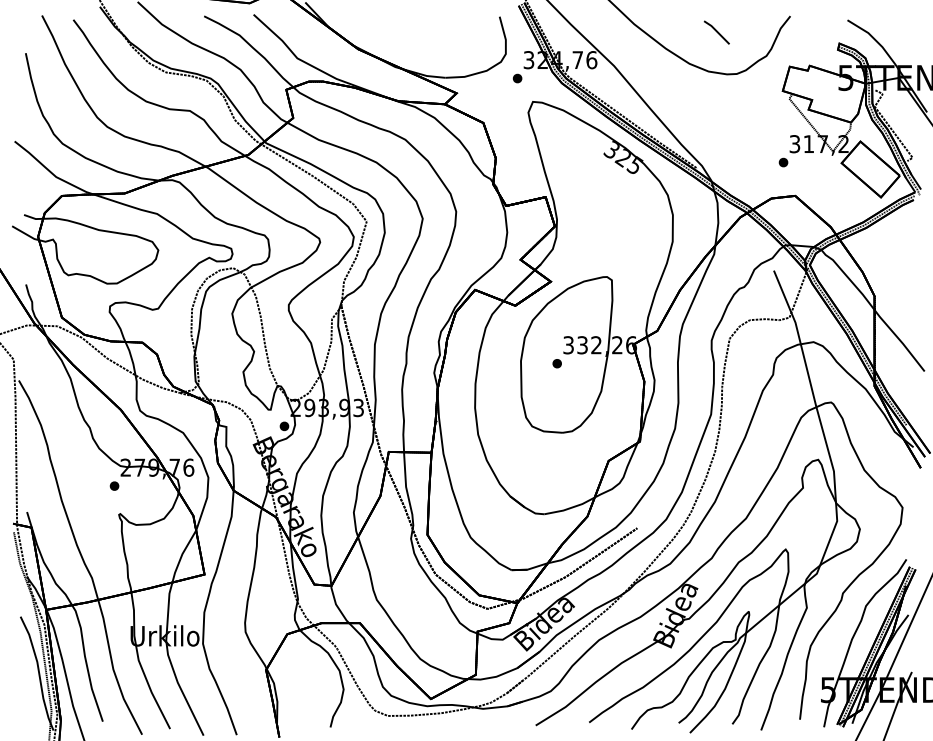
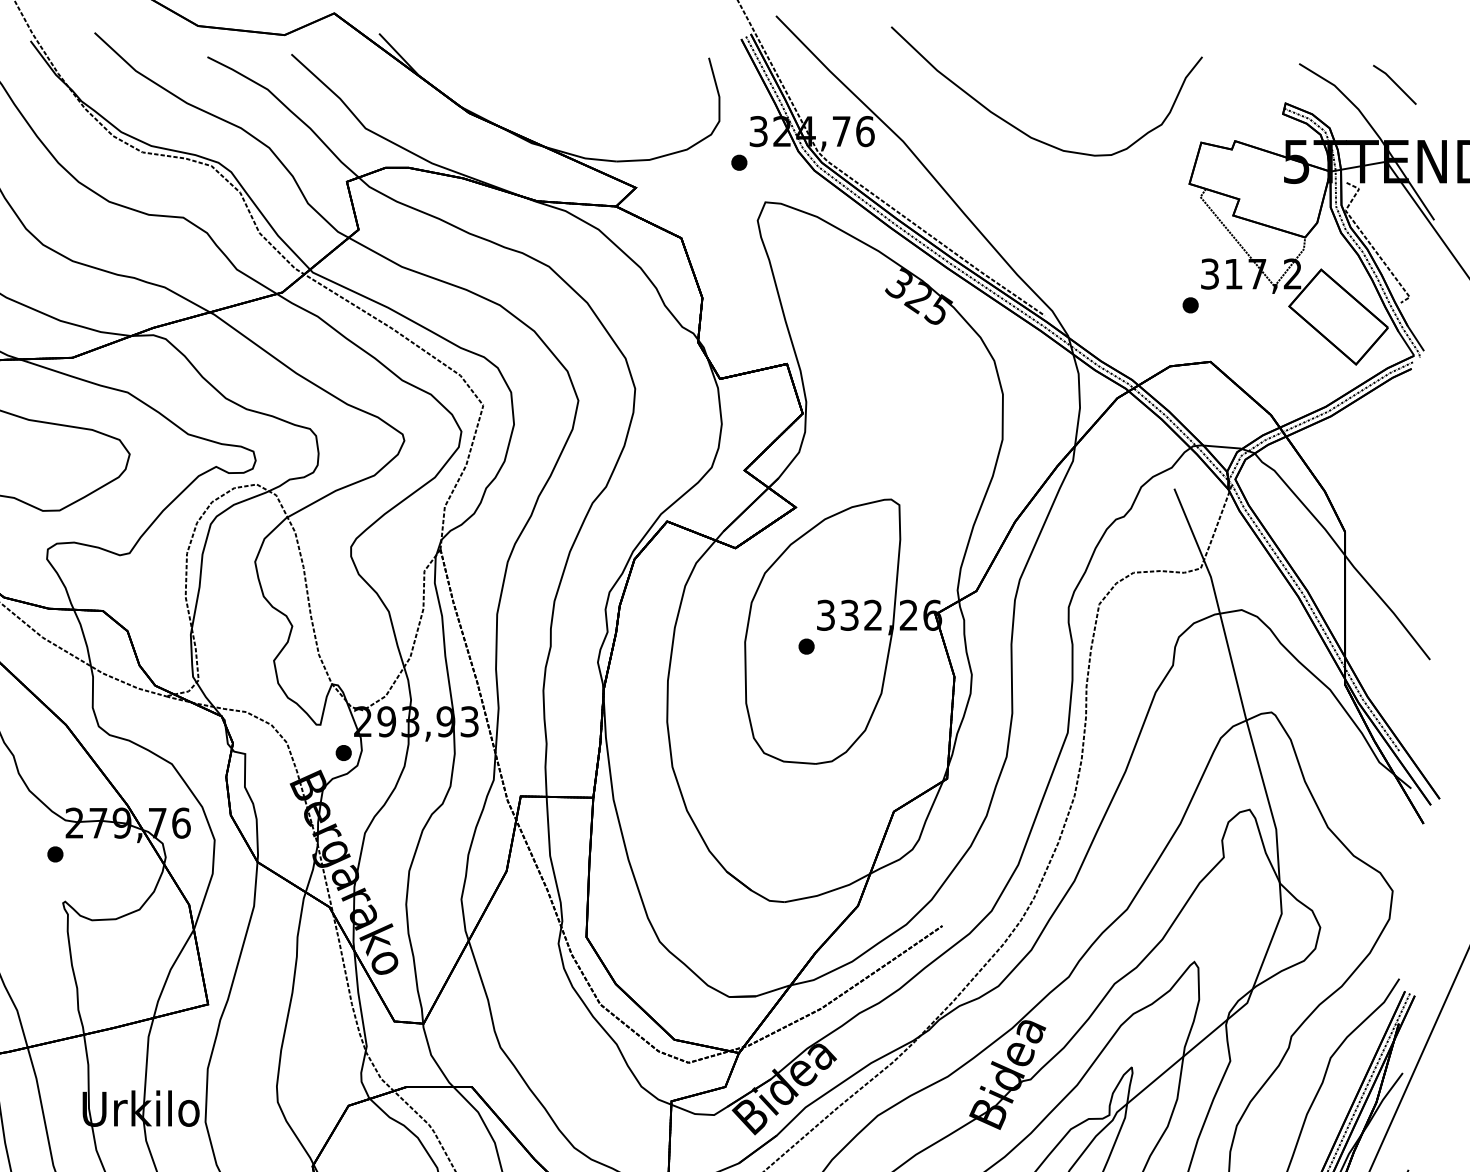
line: (716, 32) -> (1394, 84), moved

